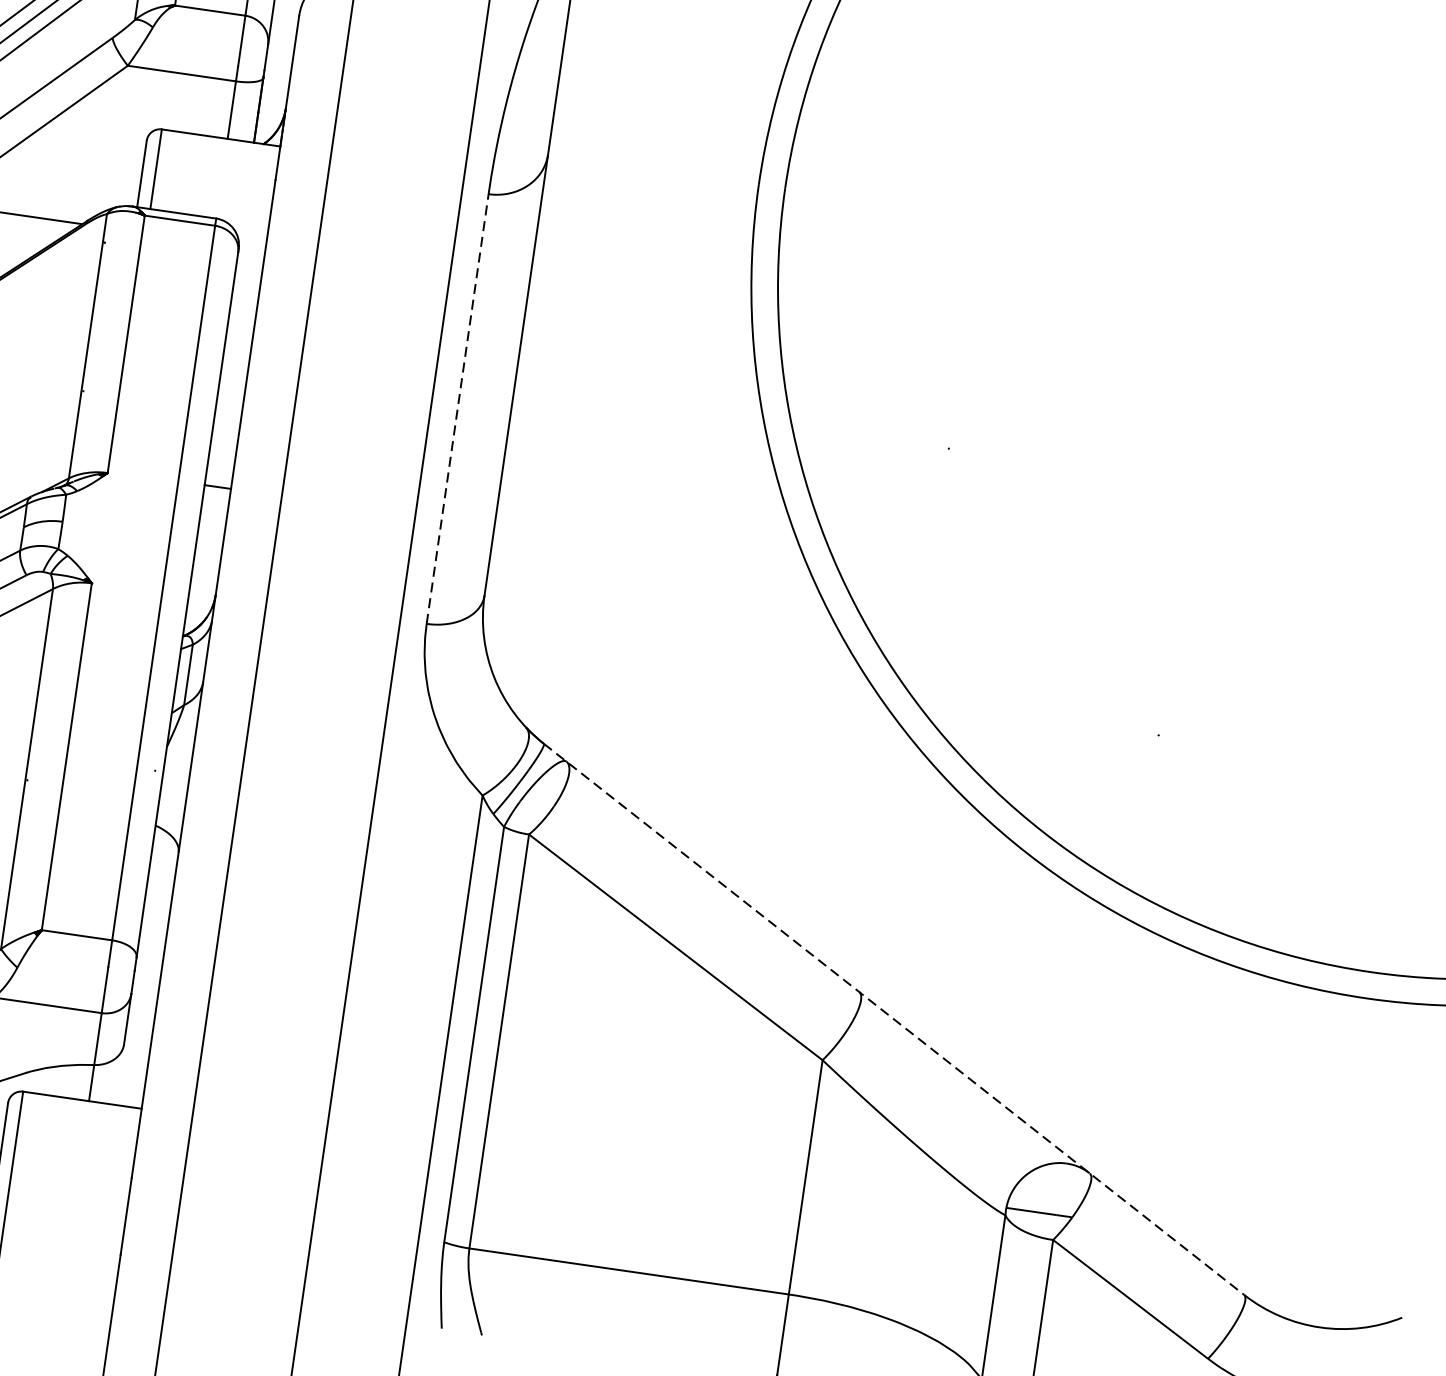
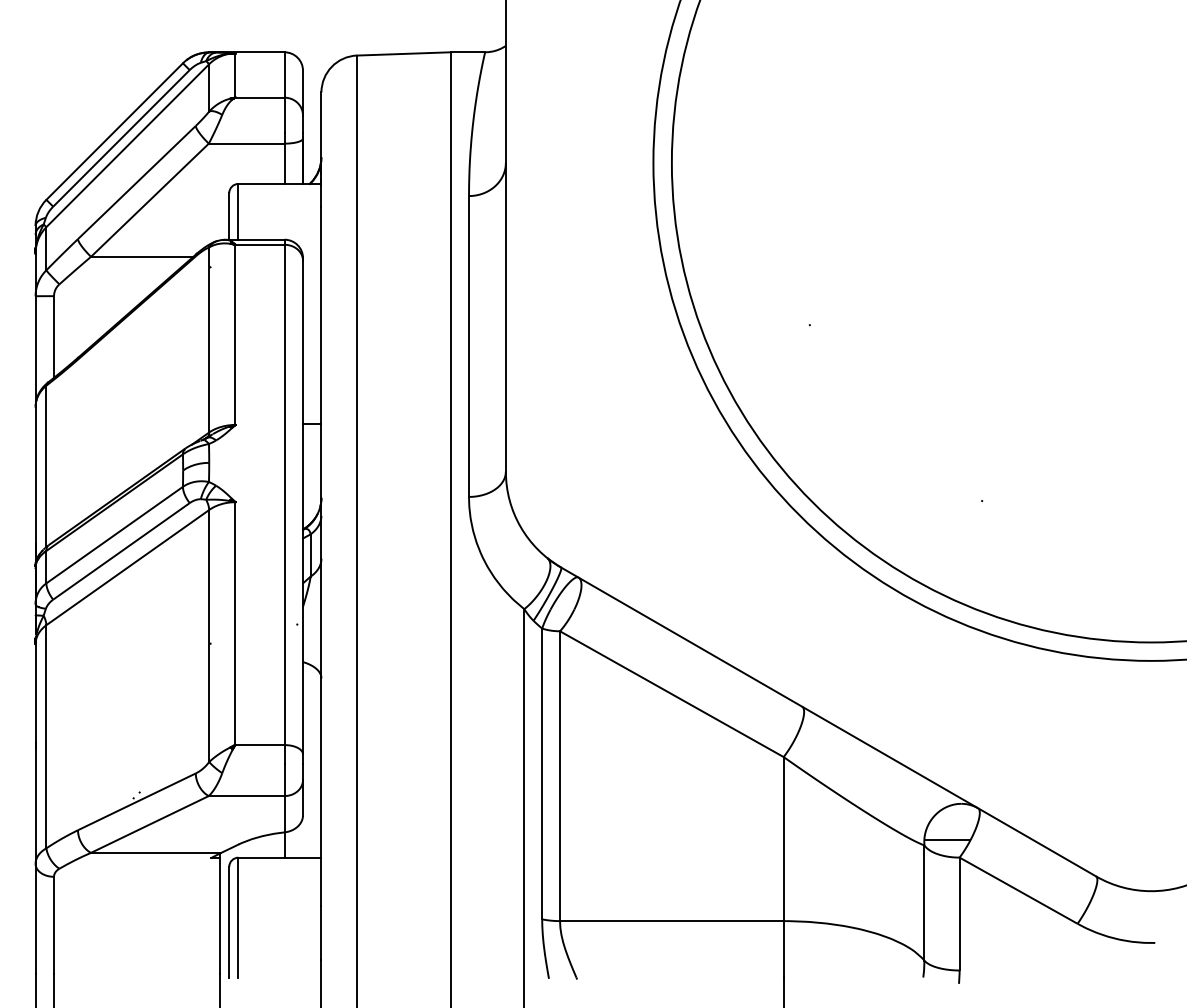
line: (458, 409) -> (469, 346), dashed -> solid
line: (893, 1018) -> (828, 721), dashed -> solid

